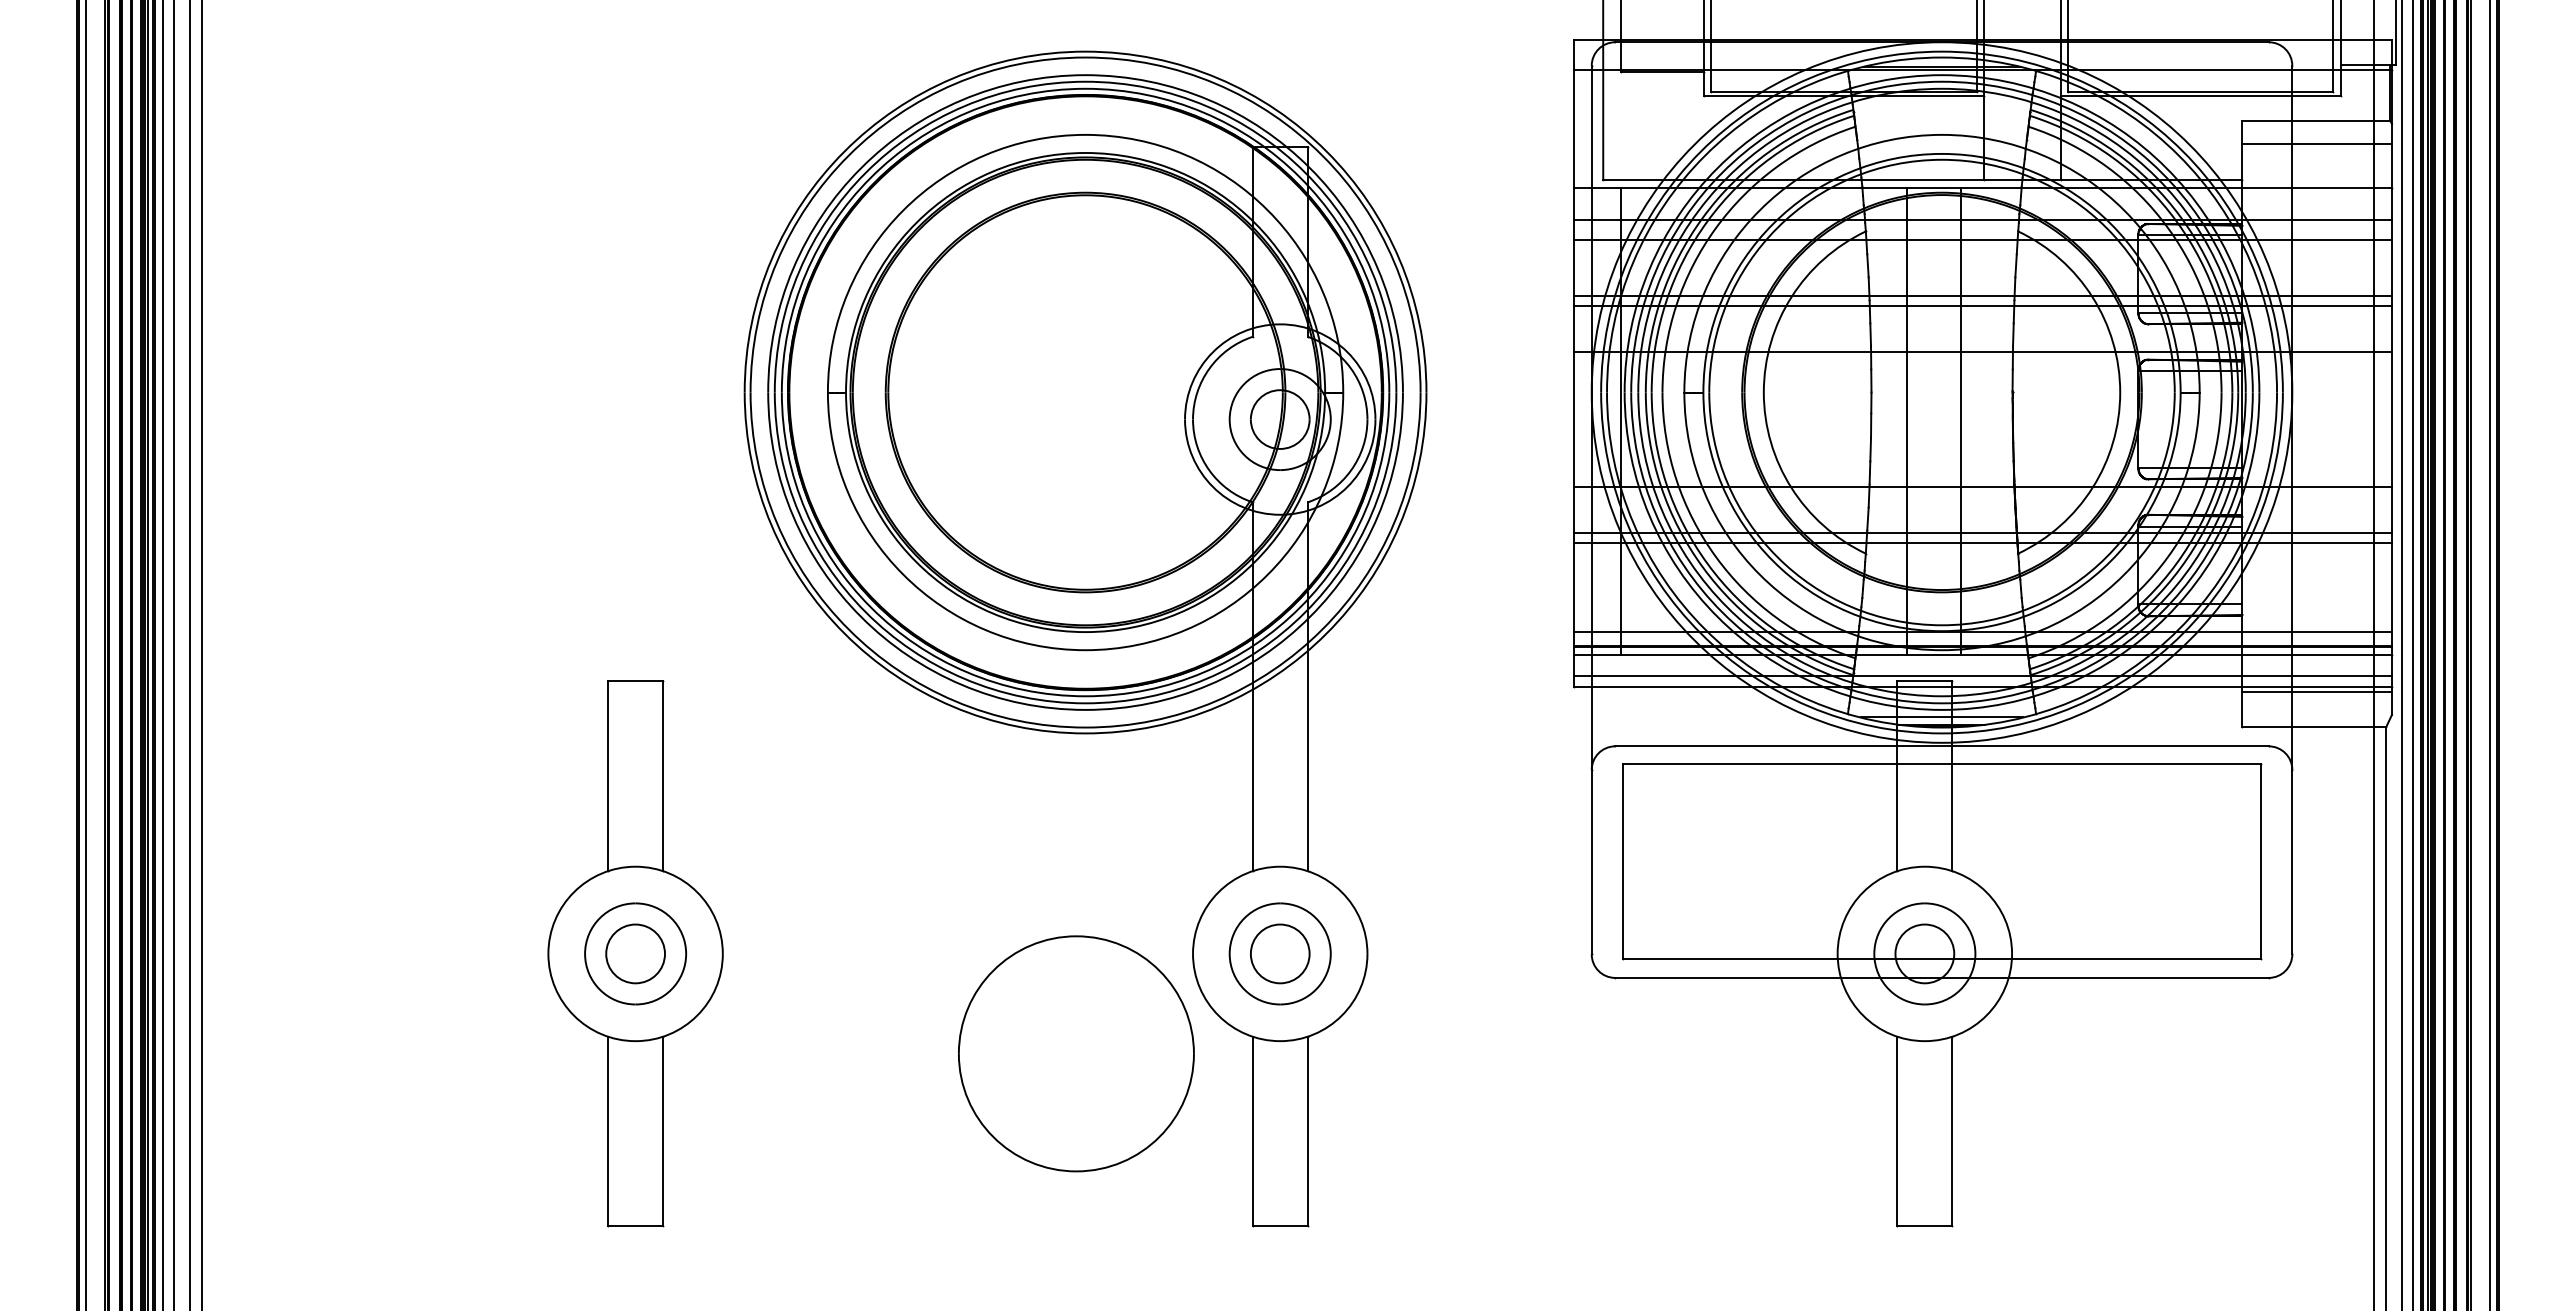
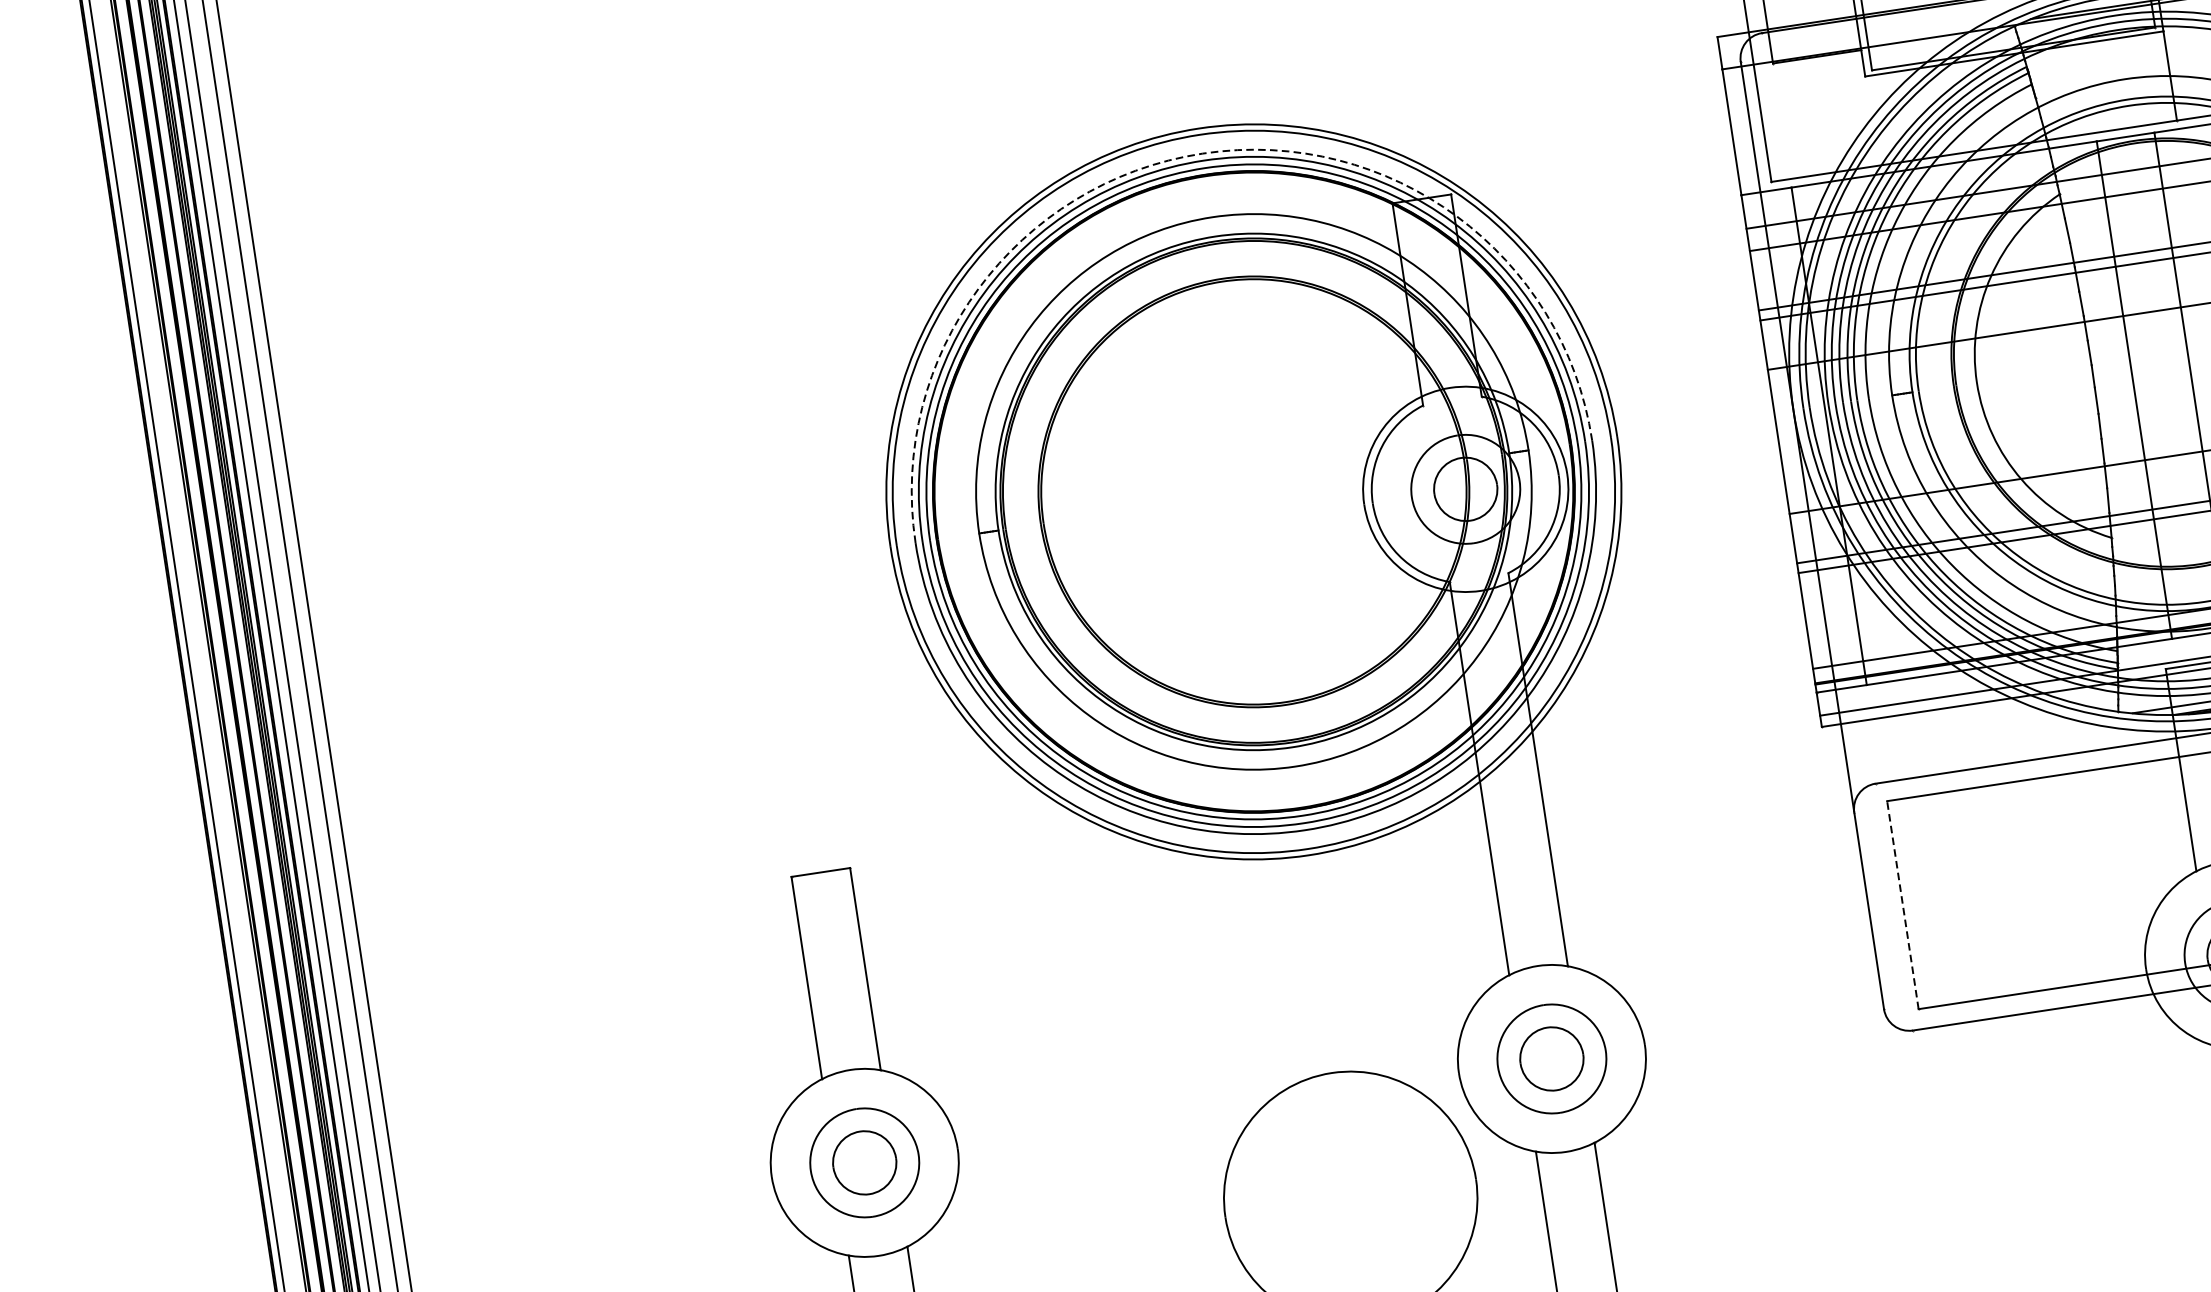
arc: (1085, 75) -> (1202, 153), solid -> dashed
line: (1623, 861) -> (1902, 905), solid -> dashed

